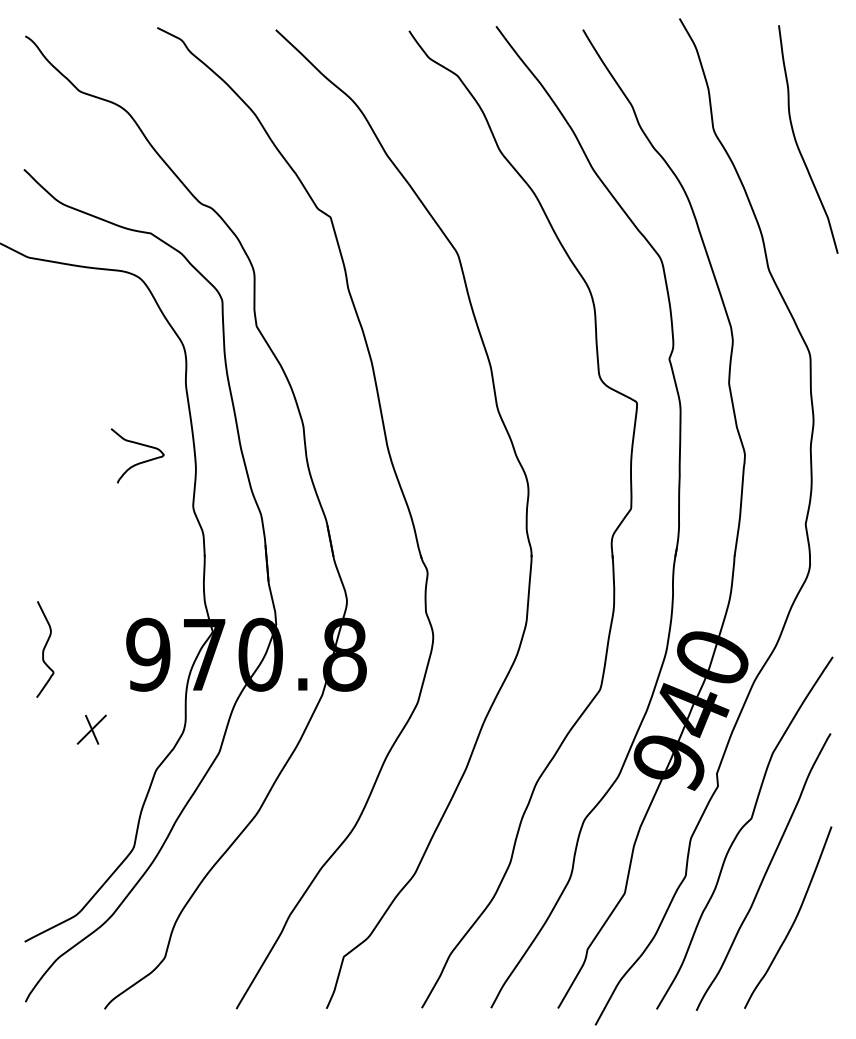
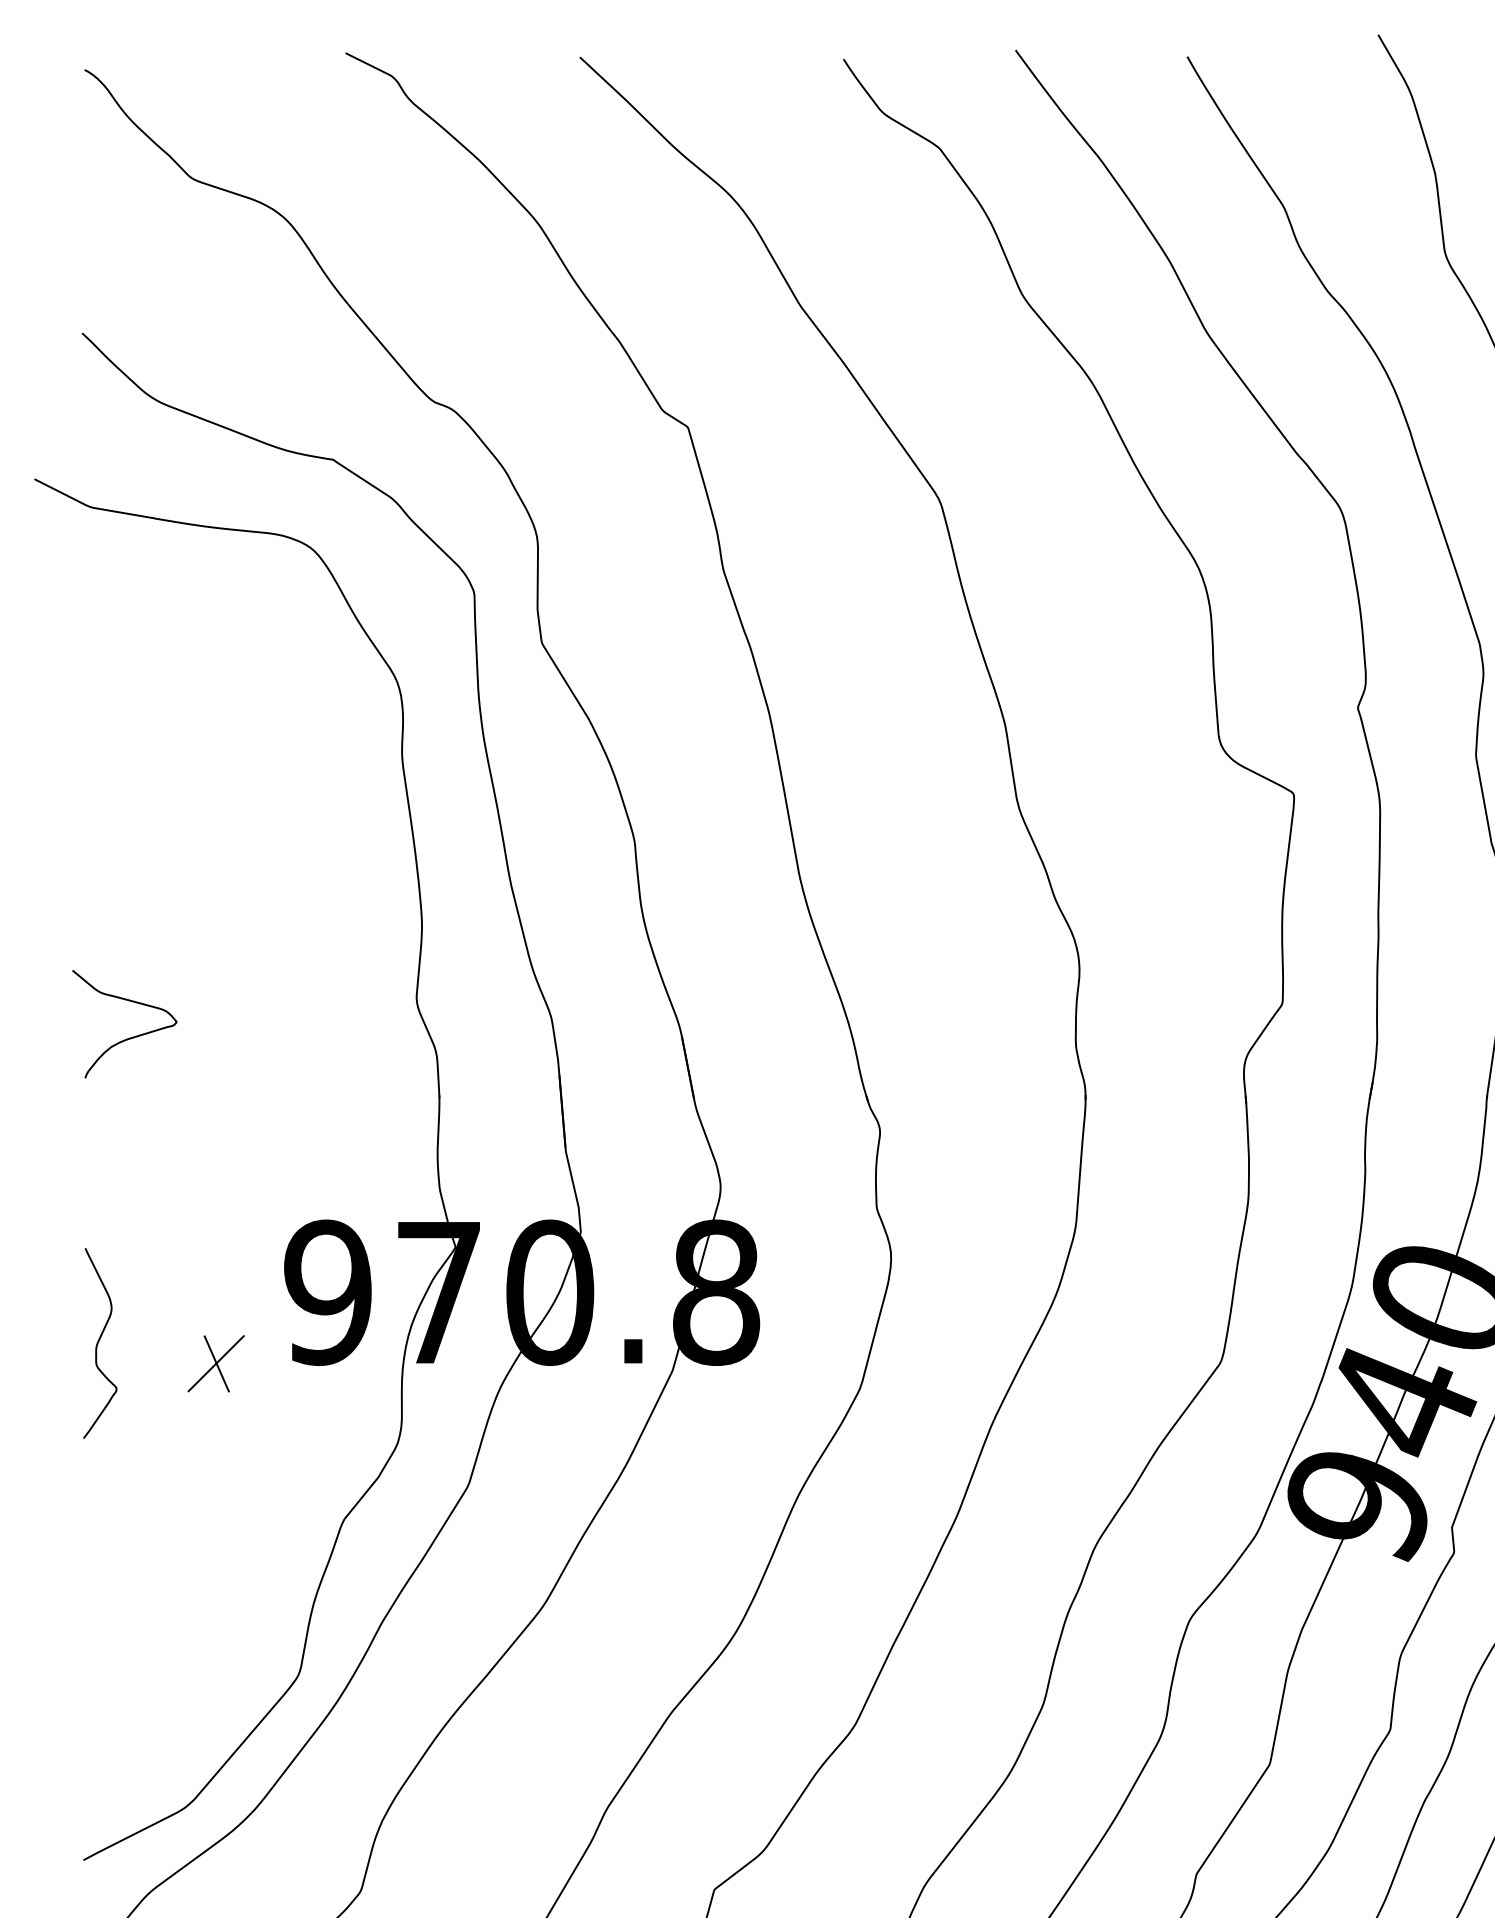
curve: (138, 462) -> (126, 1037), moved
curve: (45, 648) -> (100, 1341), moved
part: (91, 729) -> (215, 1363), moved

